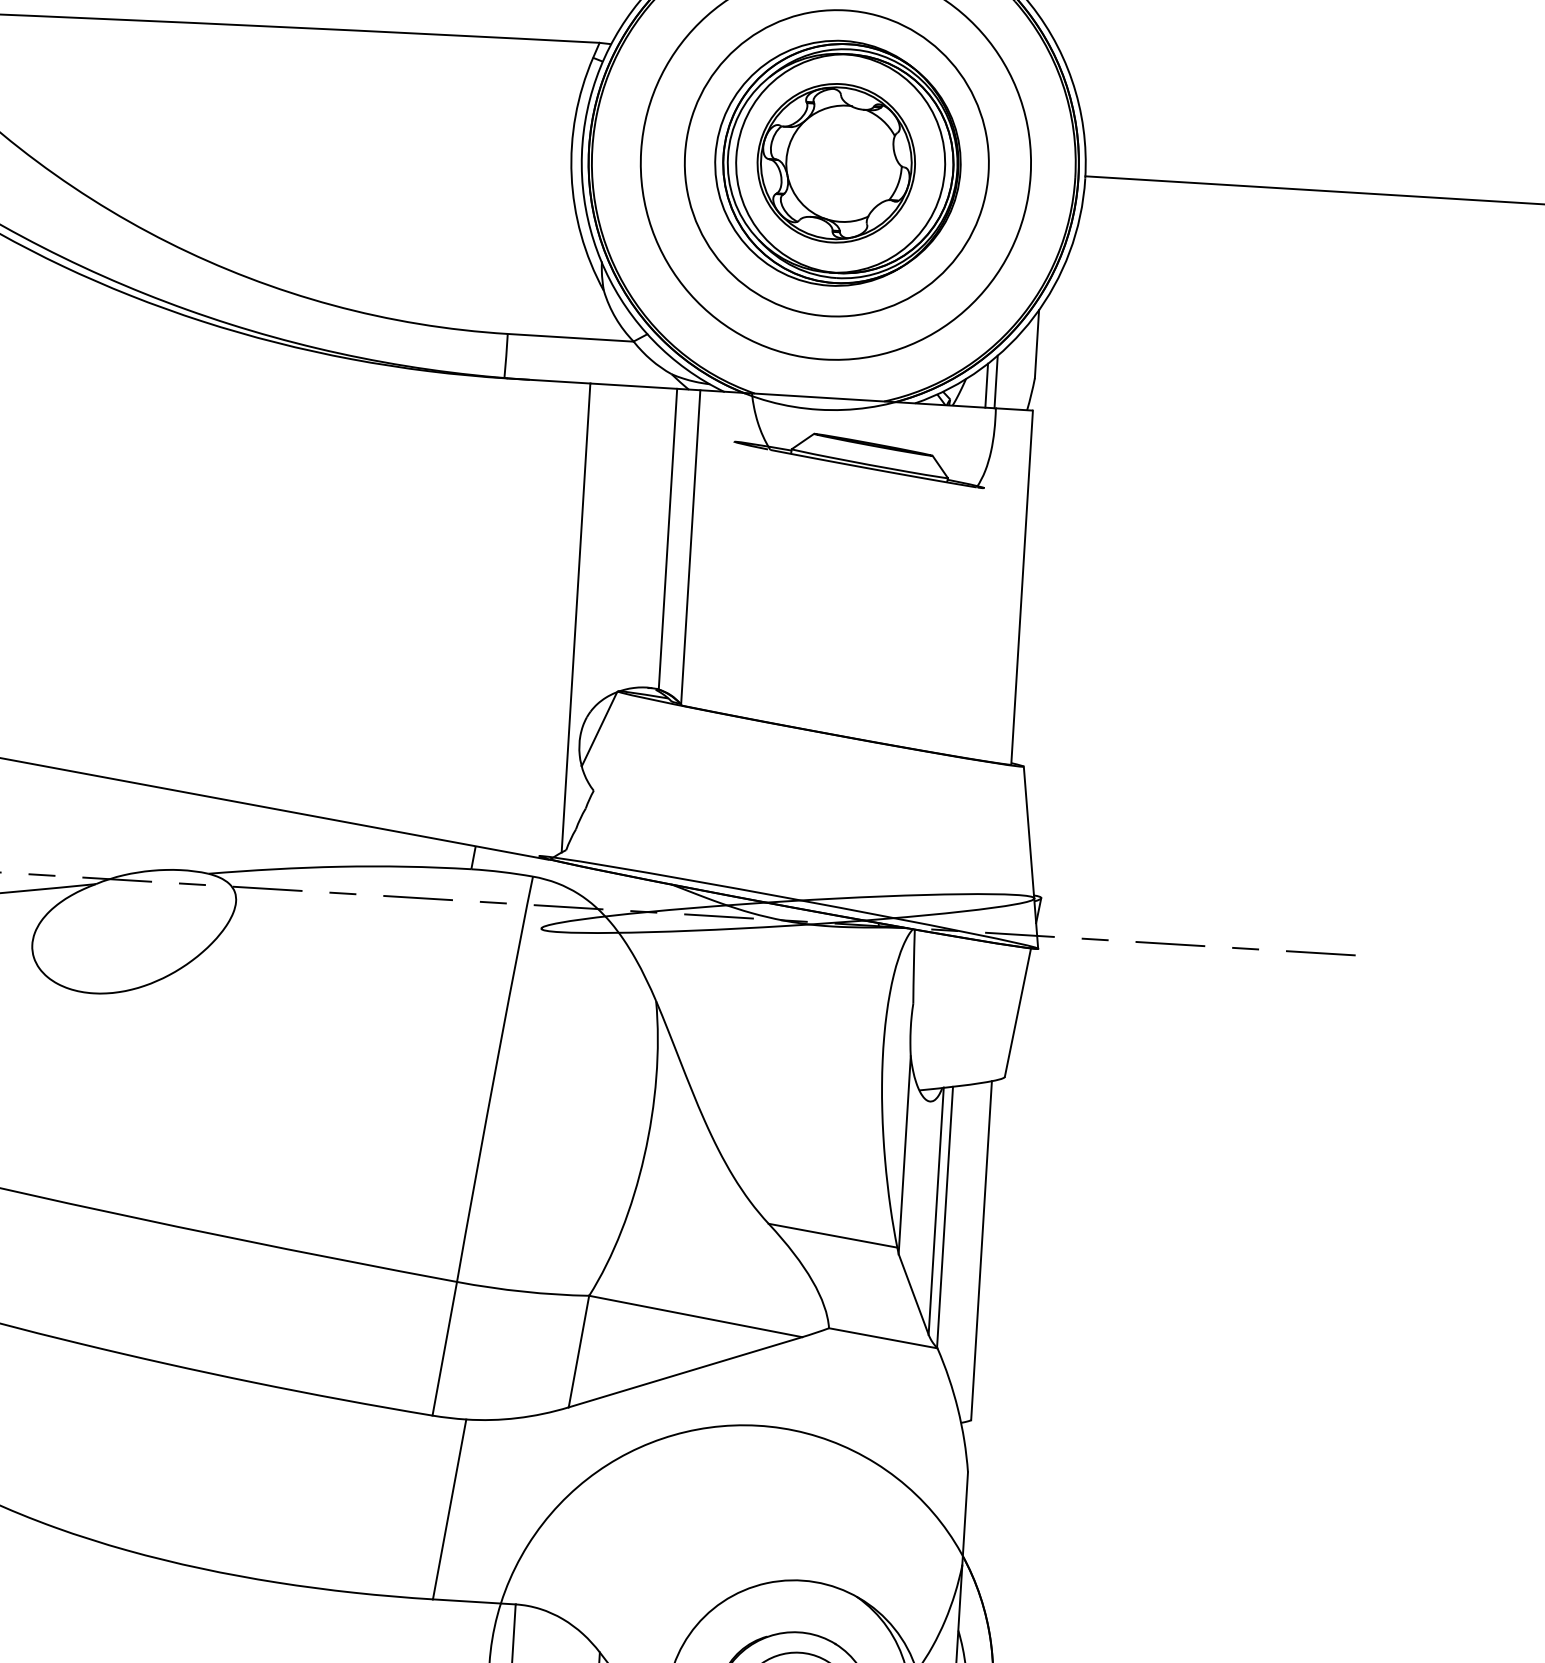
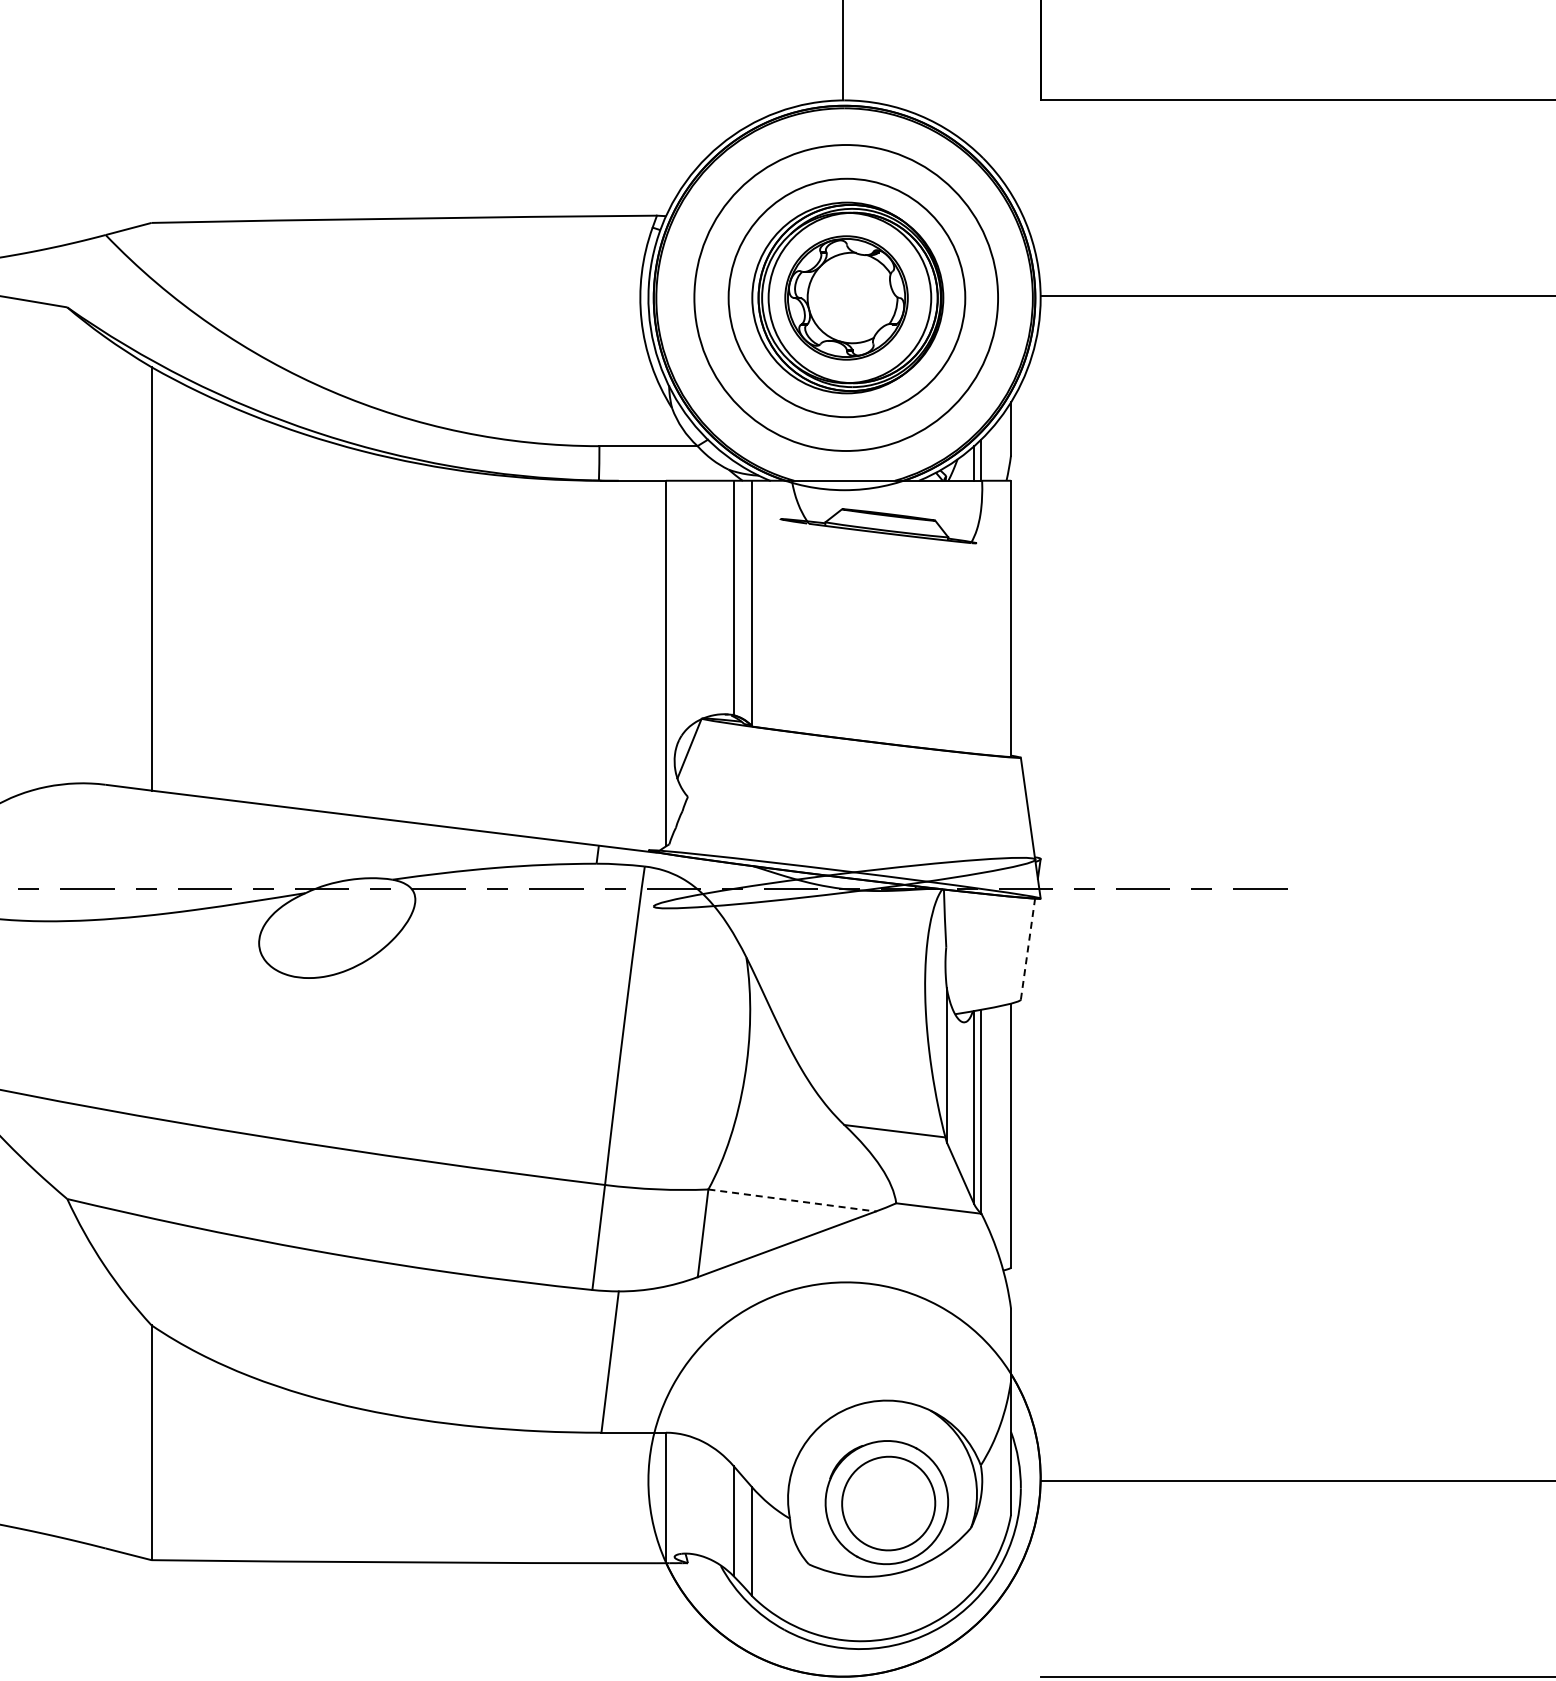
line: (1018, 1011) -> (1028, 948), solid -> dashed
line: (696, 1316) -> (792, 1200), solid -> dashed

